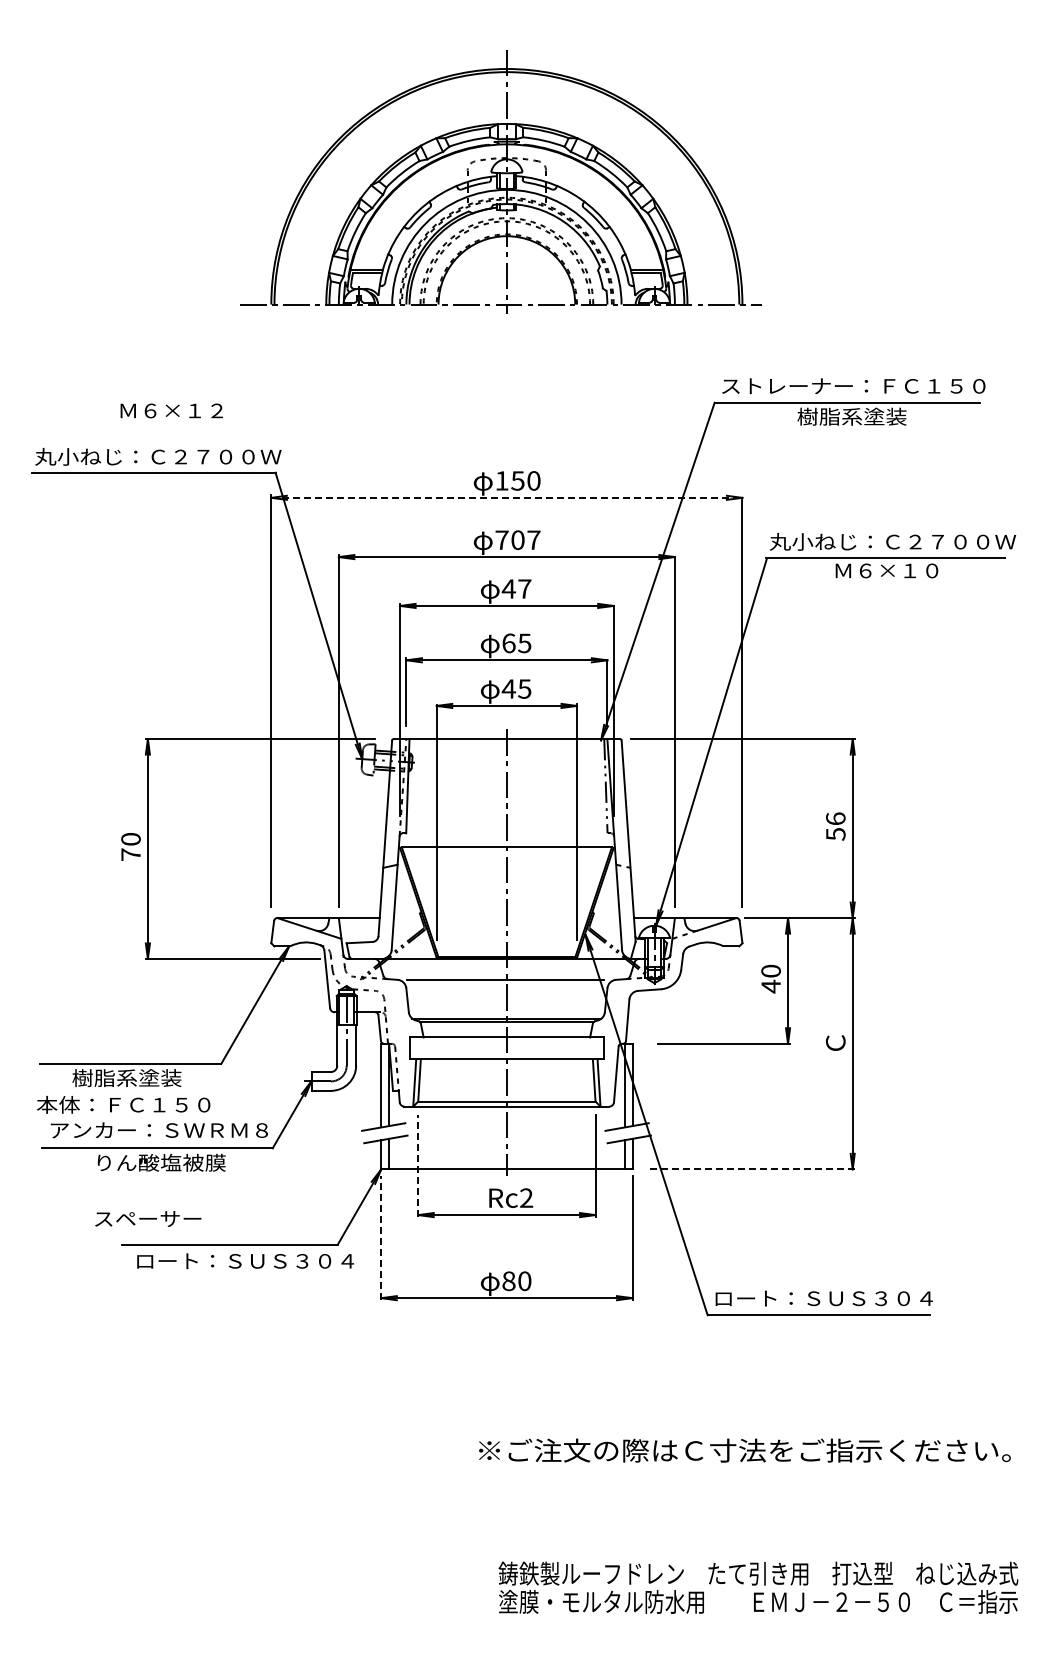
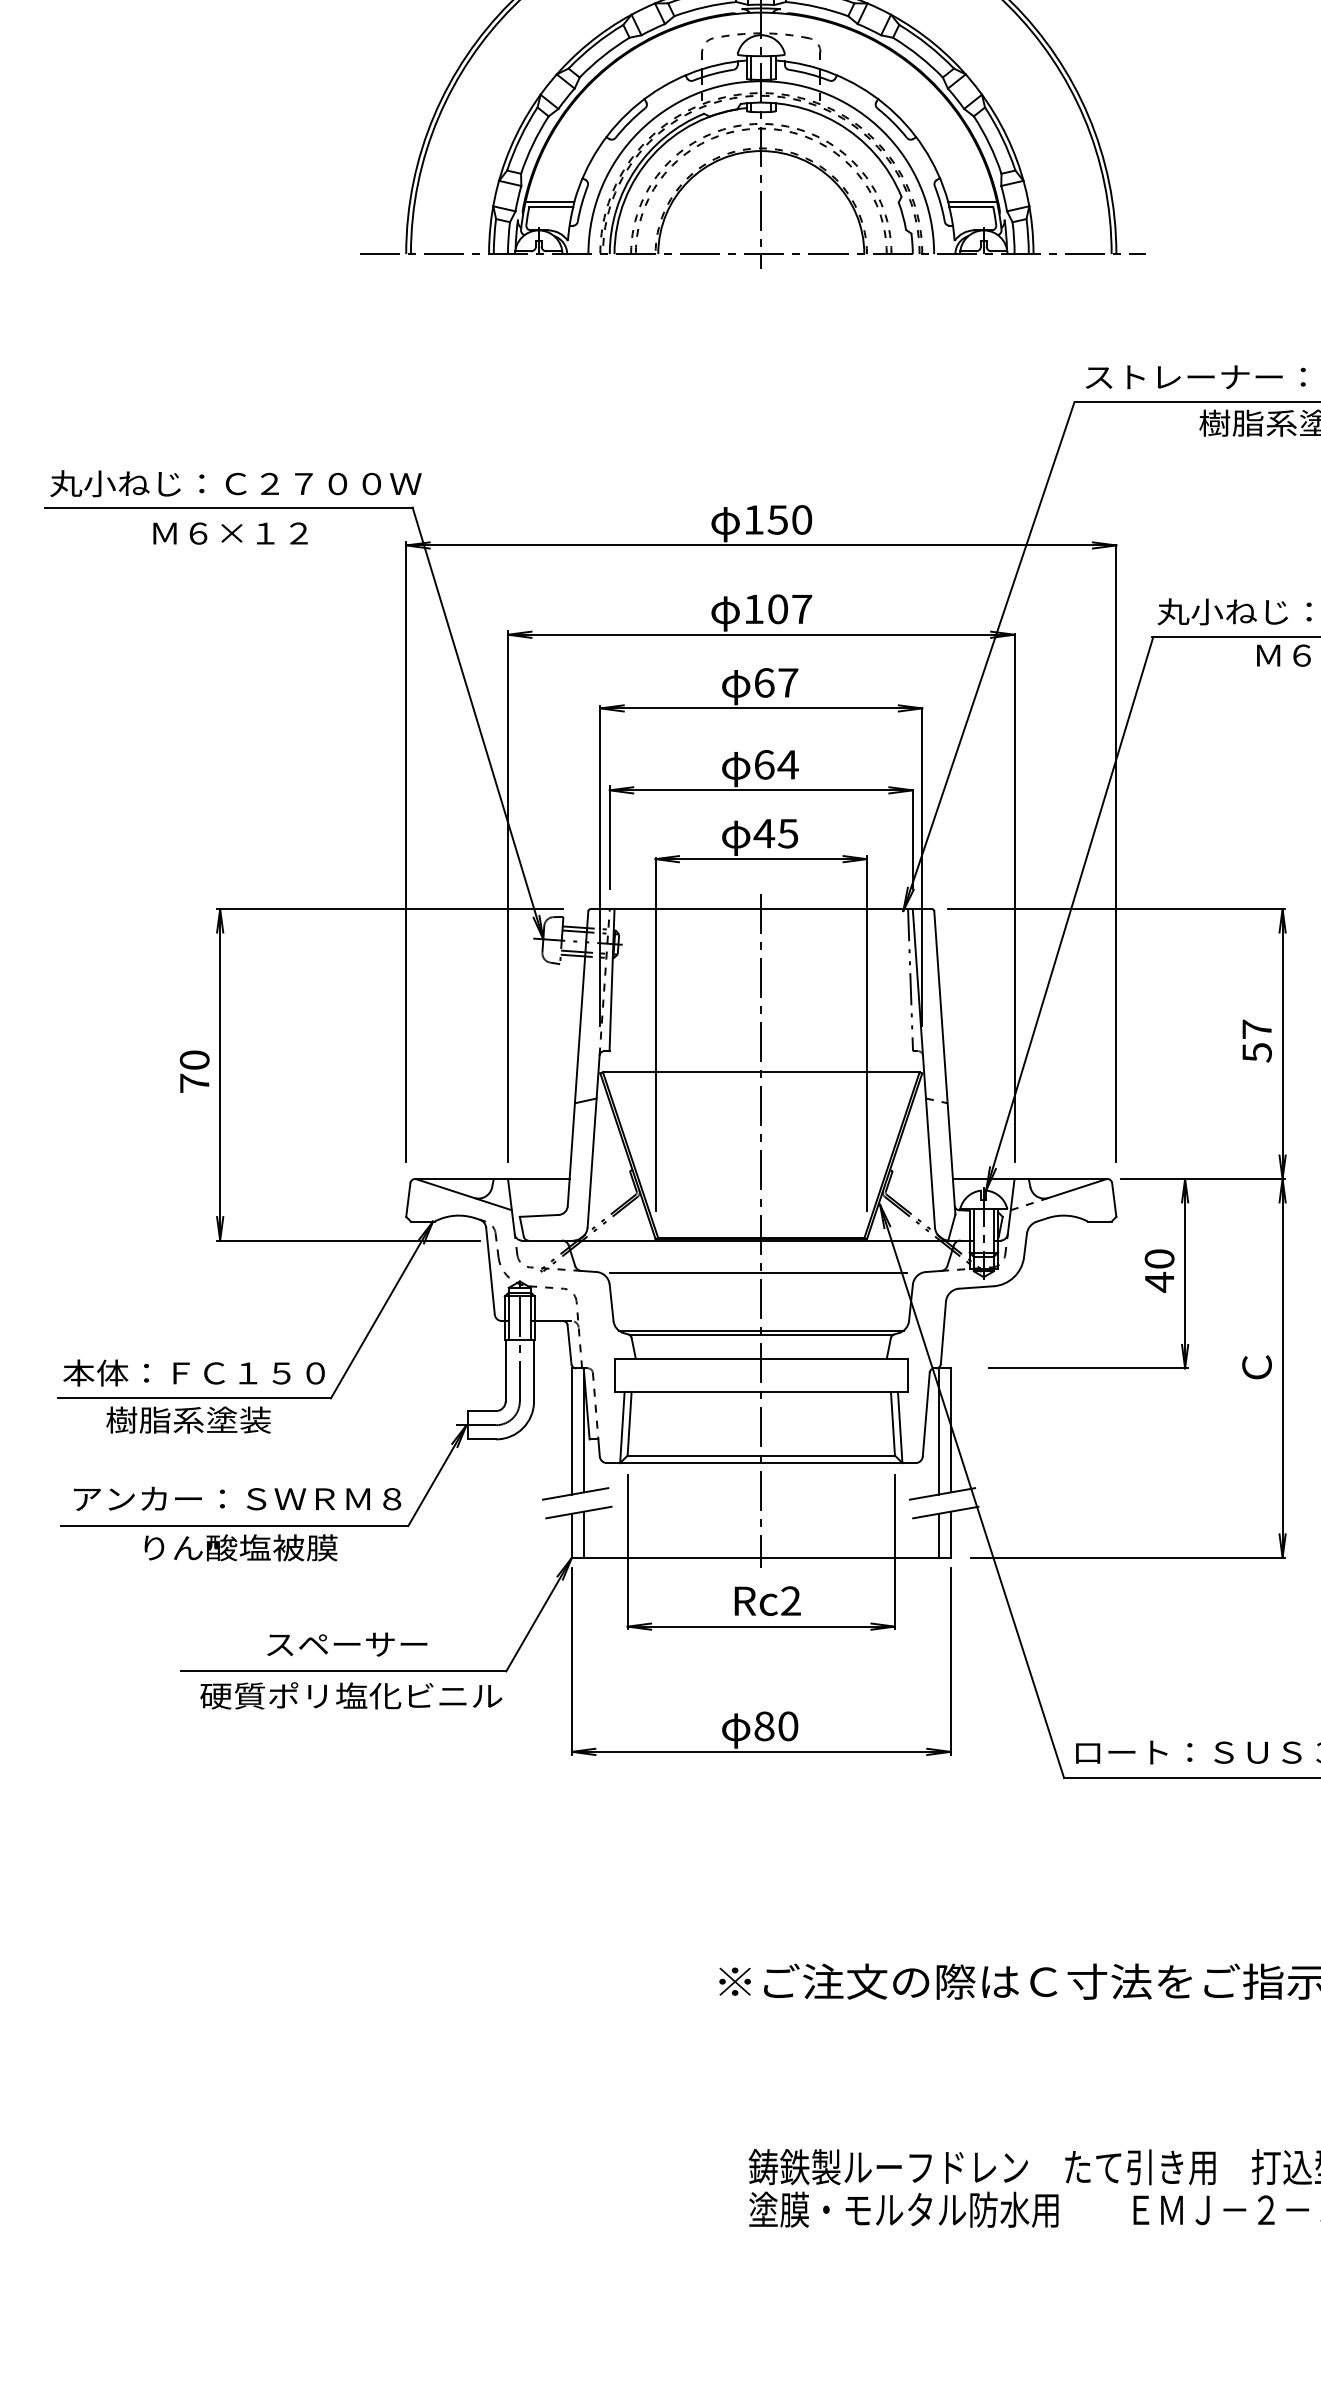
text: (171, 410) -> (230, 532), moved
line: (506, 497) -> (760, 544), dashed -> solid
text: (501, 539) -> (753, 608), 707 -> 107
text: (508, 588) -> (763, 682), 47 -> 67
text: (524, 643) -> (787, 765), 65 -> 64
text: (835, 818) -> (1256, 1028), 56 -> 57
text: (123, 1104) -> (193, 1372), moved
line: (418, 1165) -> (628, 1551), dashed -> solid
line: (749, 1169) -> (1127, 1557), dashed -> solid
text: (148, 1218) -> (347, 1643), moved
line: (381, 1238) -> (572, 1661), dashed -> solid
text: (244, 1260) -> (365, 1695), ロート：ＳＵＳ３０４ -> 硬質ポリ塩化ビニル

